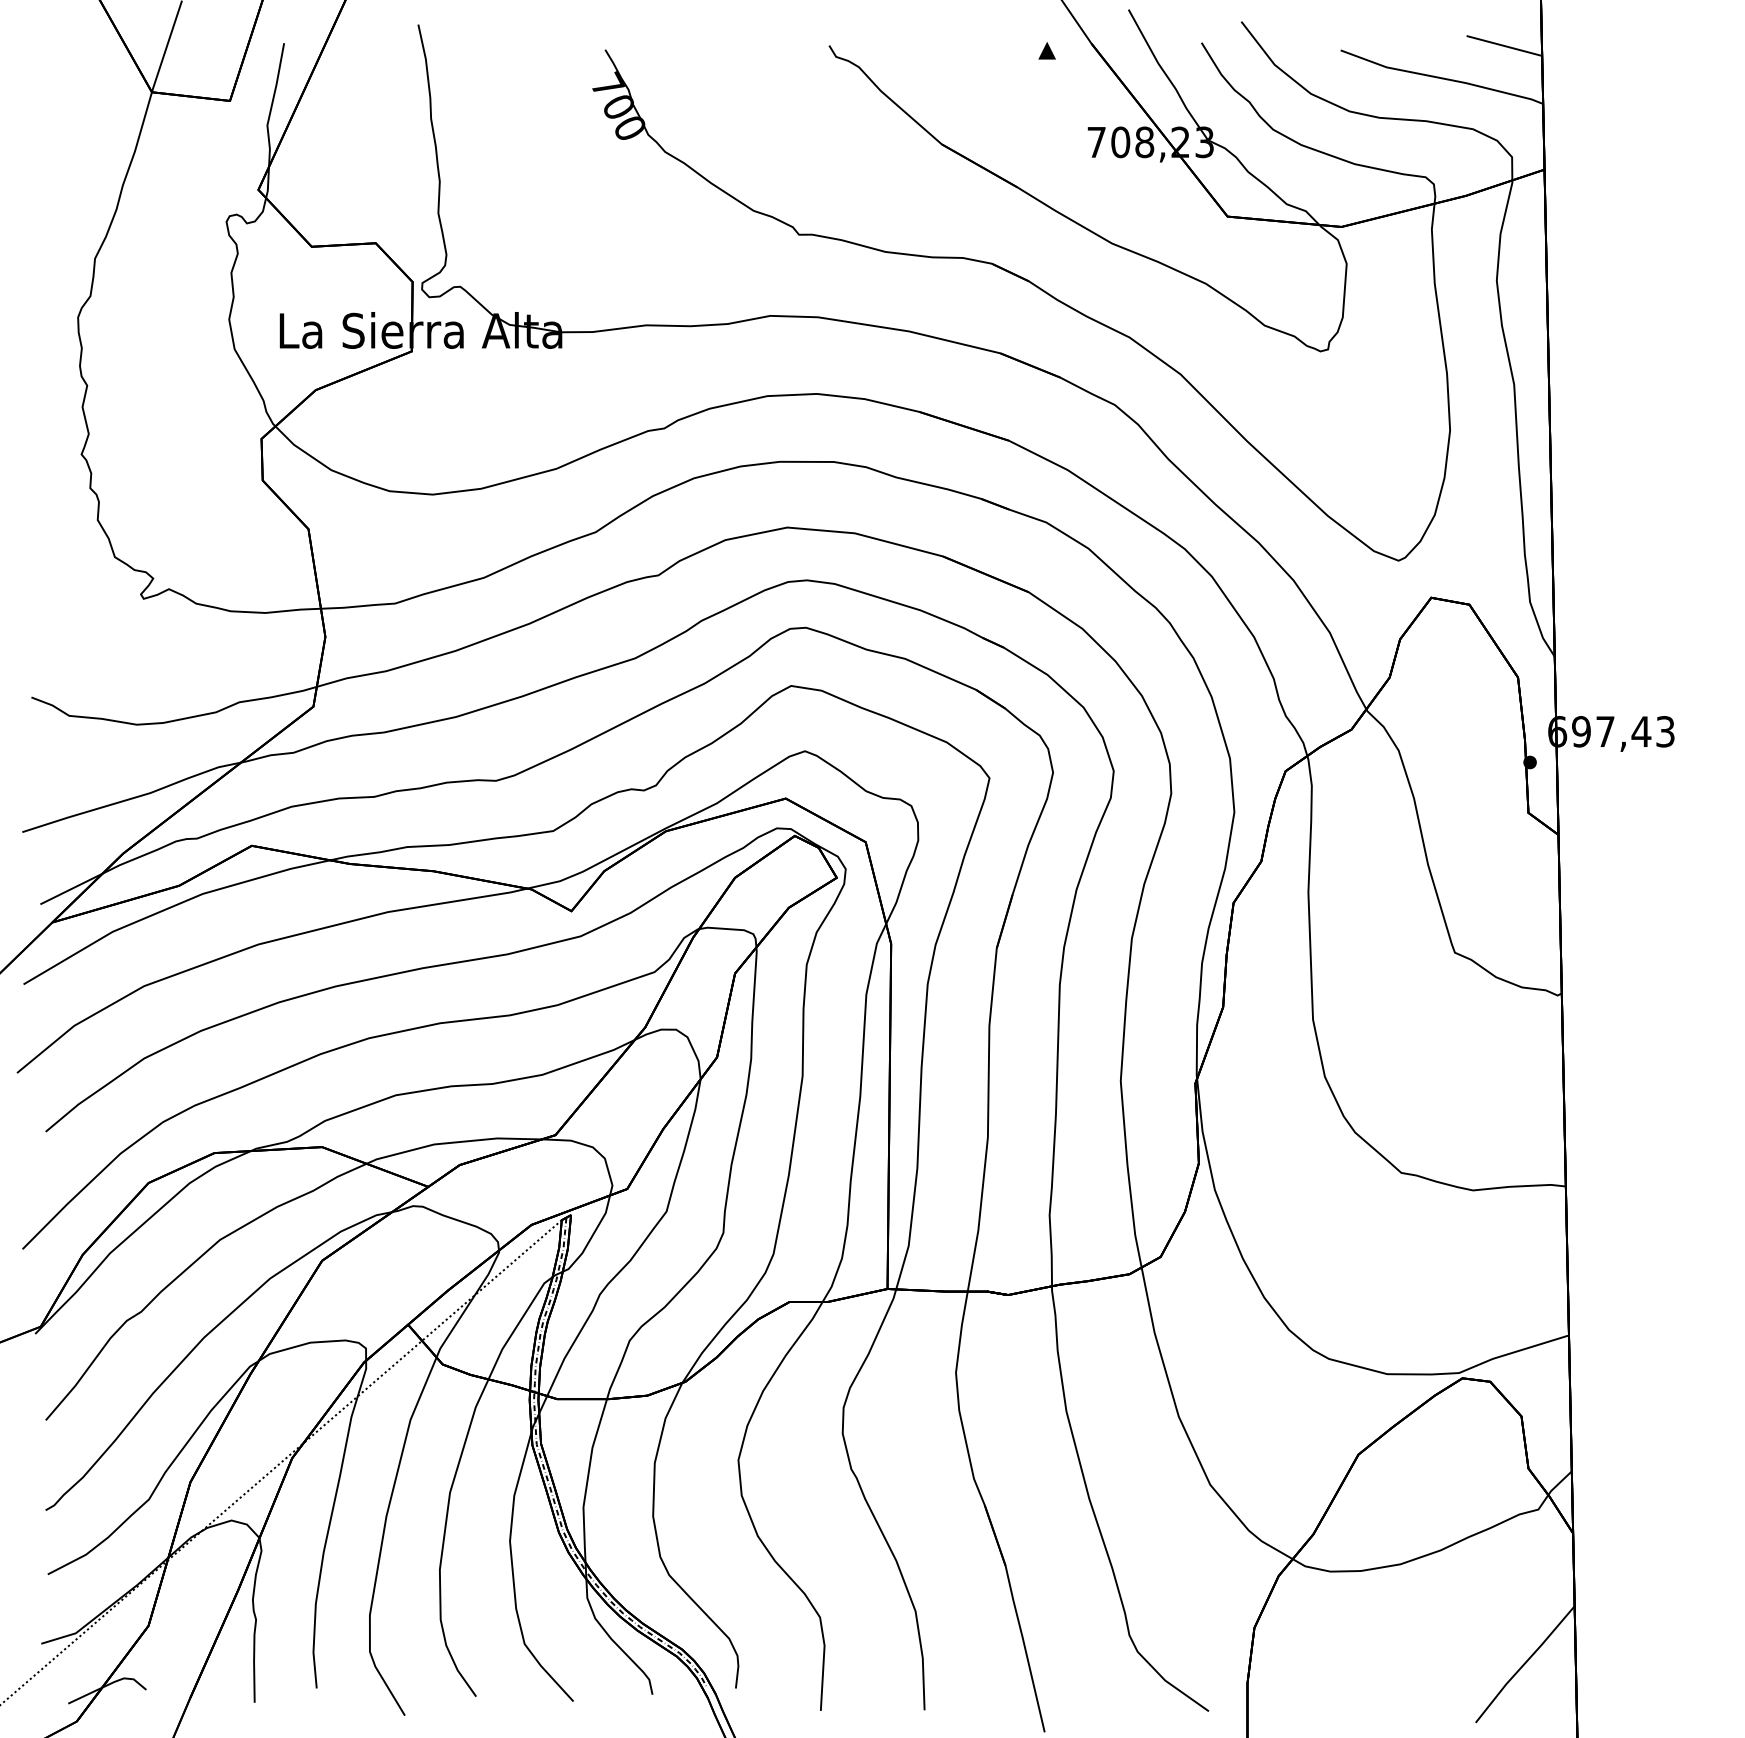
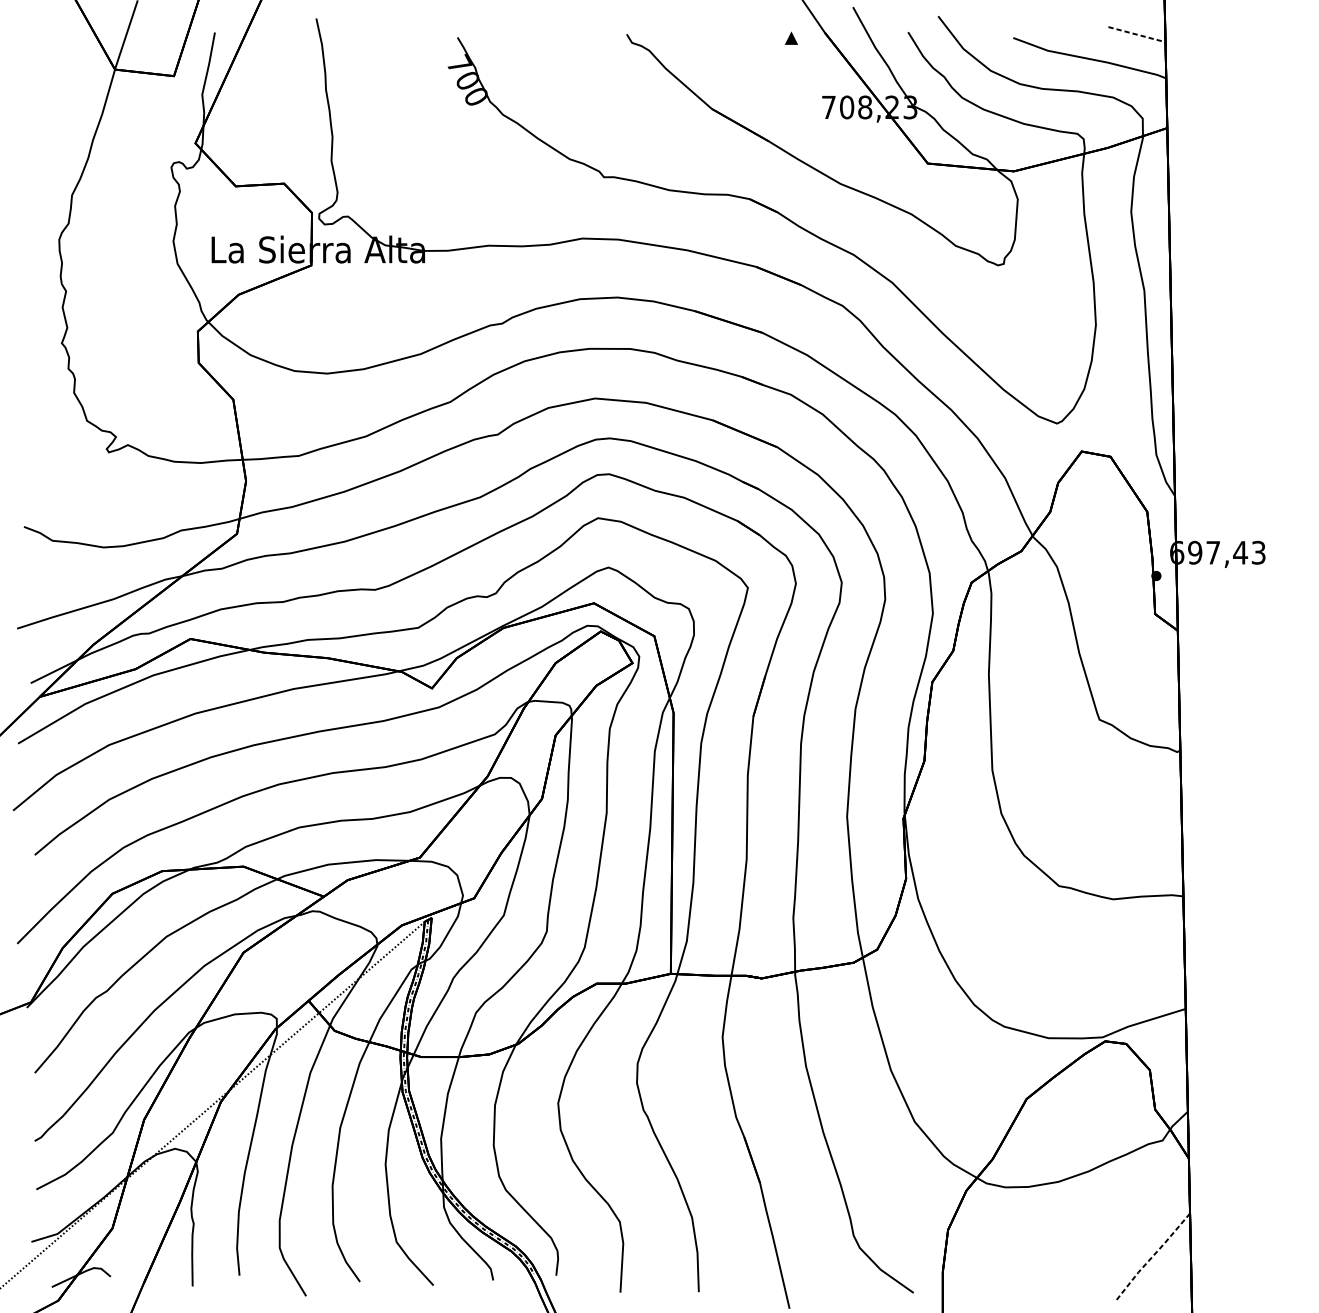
line: (1504, 46) -> (1137, 35), solid -> dashed
line: (1524, 1664) -> (1152, 1257), solid -> dashed

